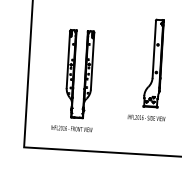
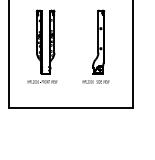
part: (74, 79) -> (42, 46), moved

